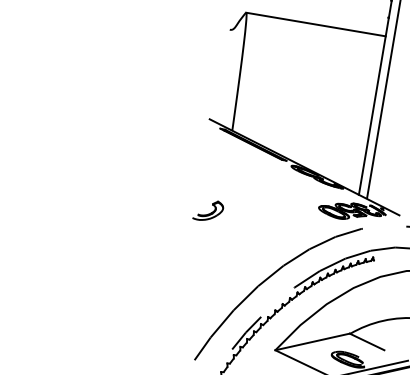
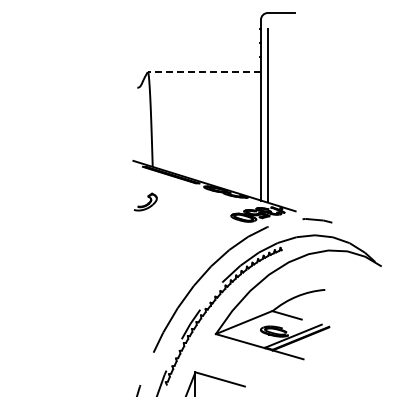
line: (315, 25) -> (204, 72), solid -> dashed
part: (208, 209) -> (145, 201), moved

